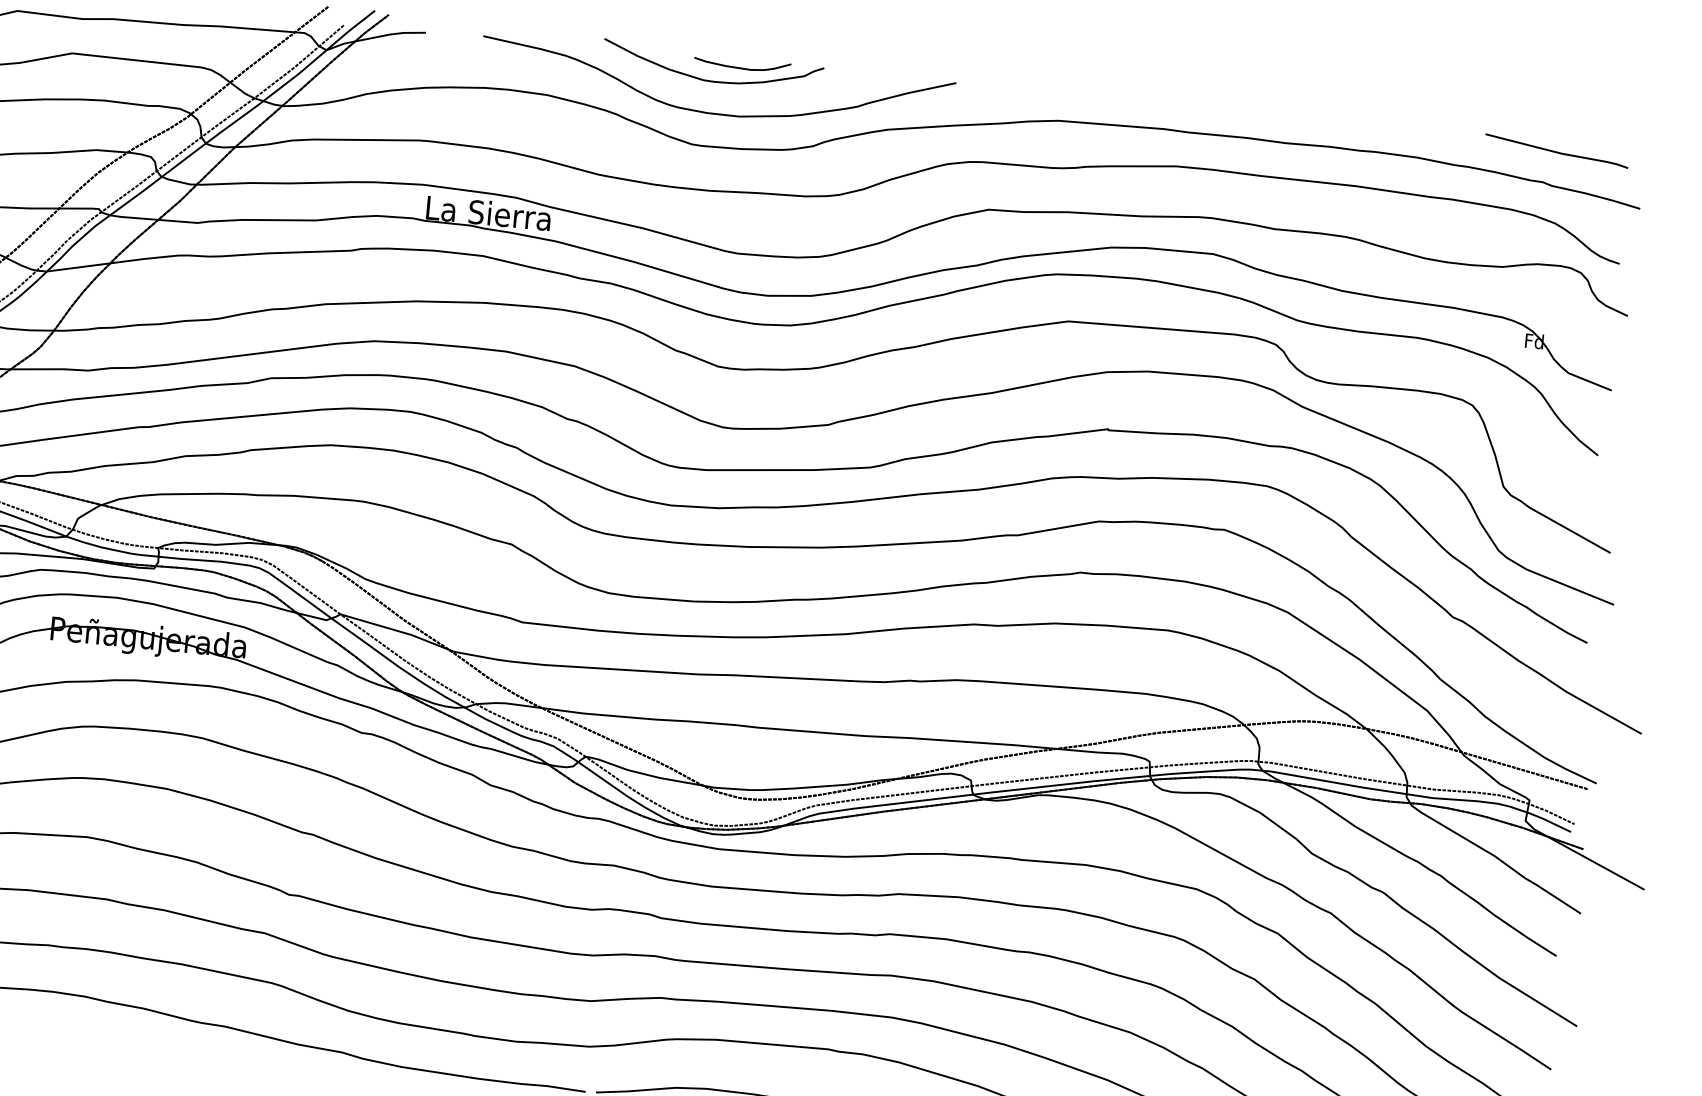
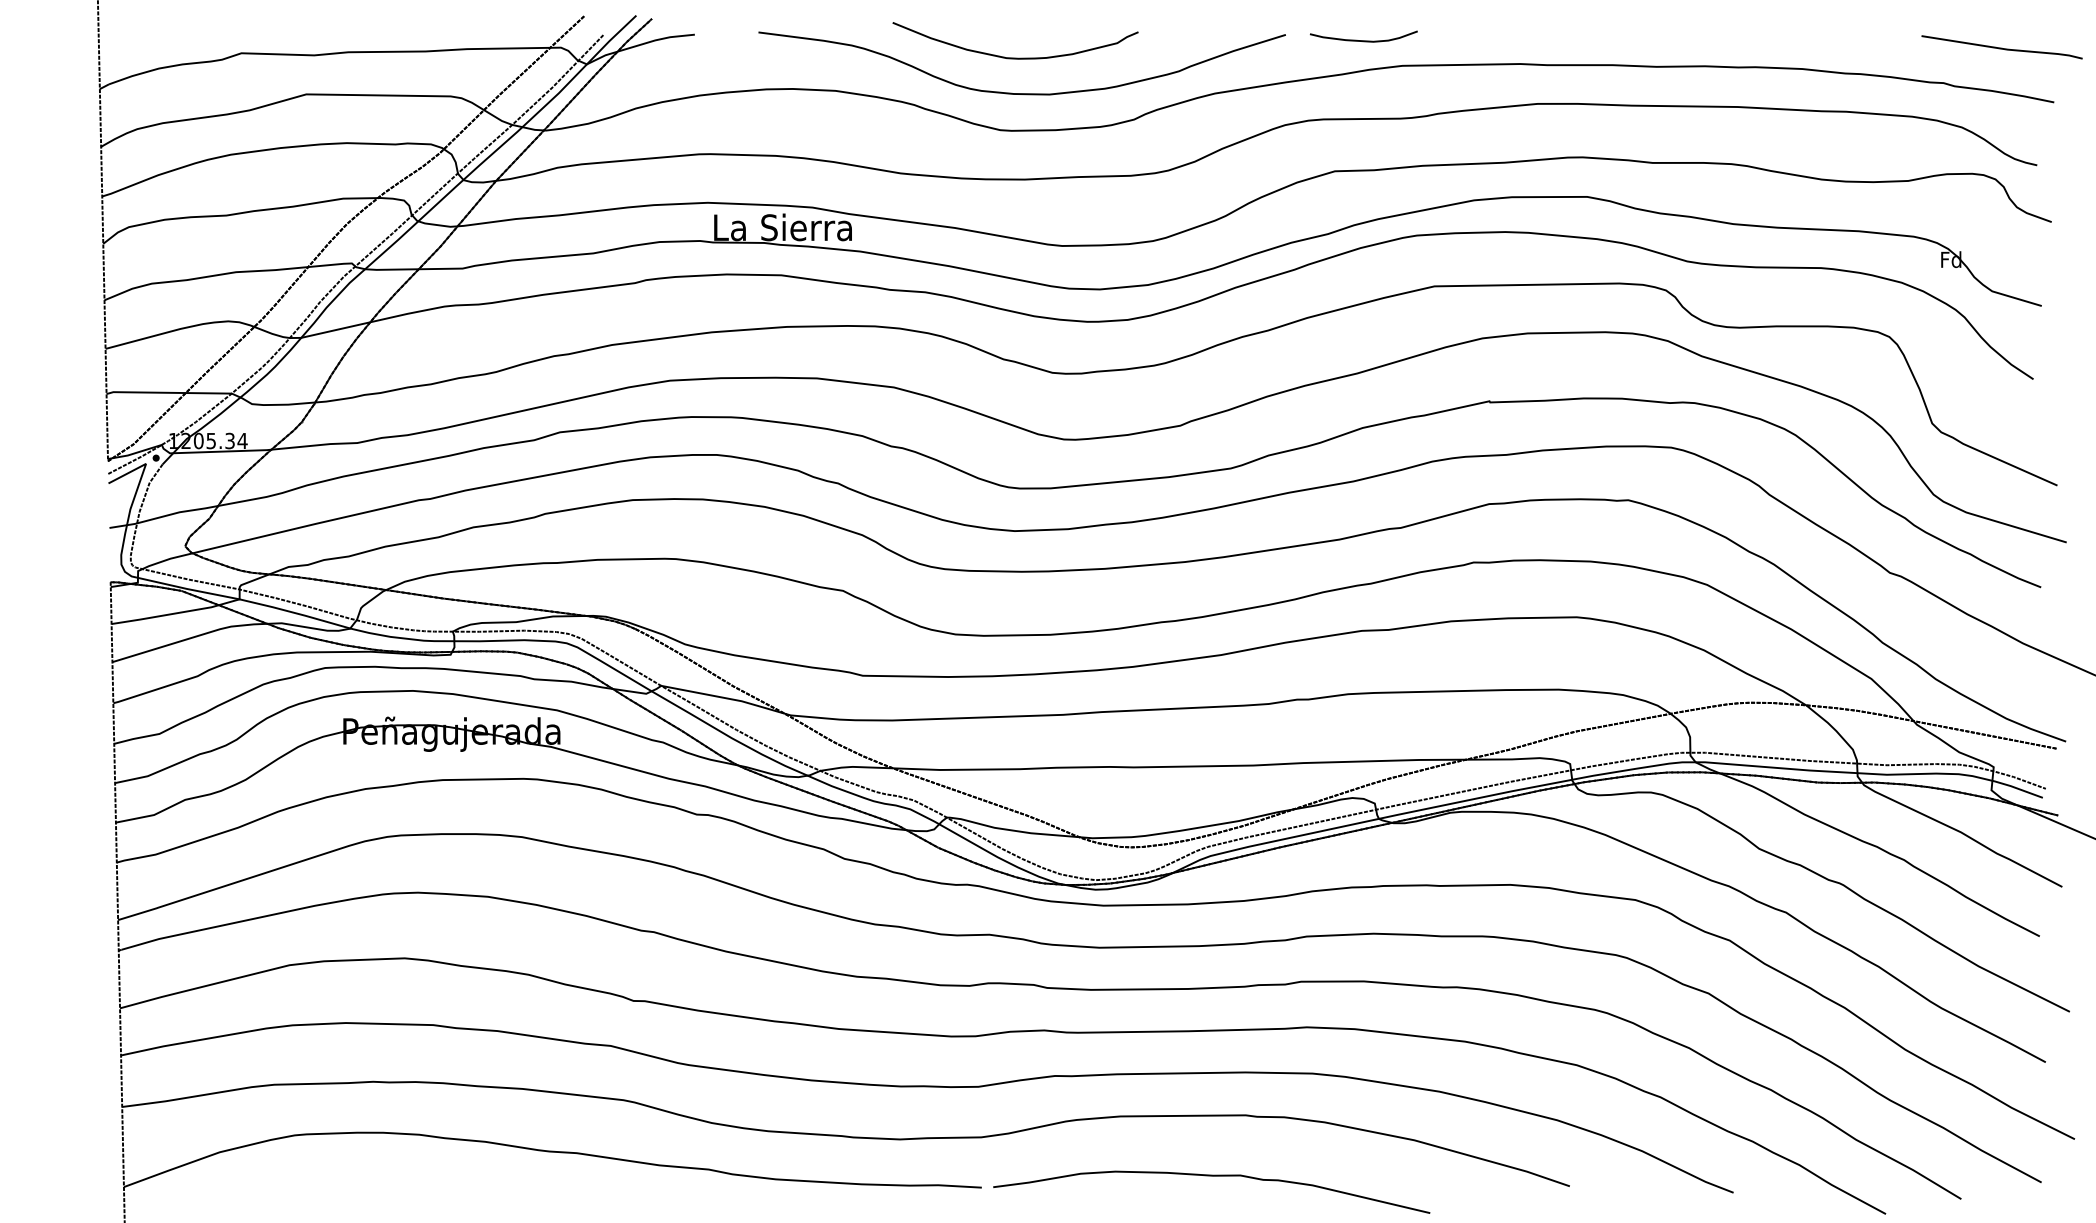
curve: (741, 67) -> (1363, 40), moved
line: (1556, 151) -> (2001, 47), moved

